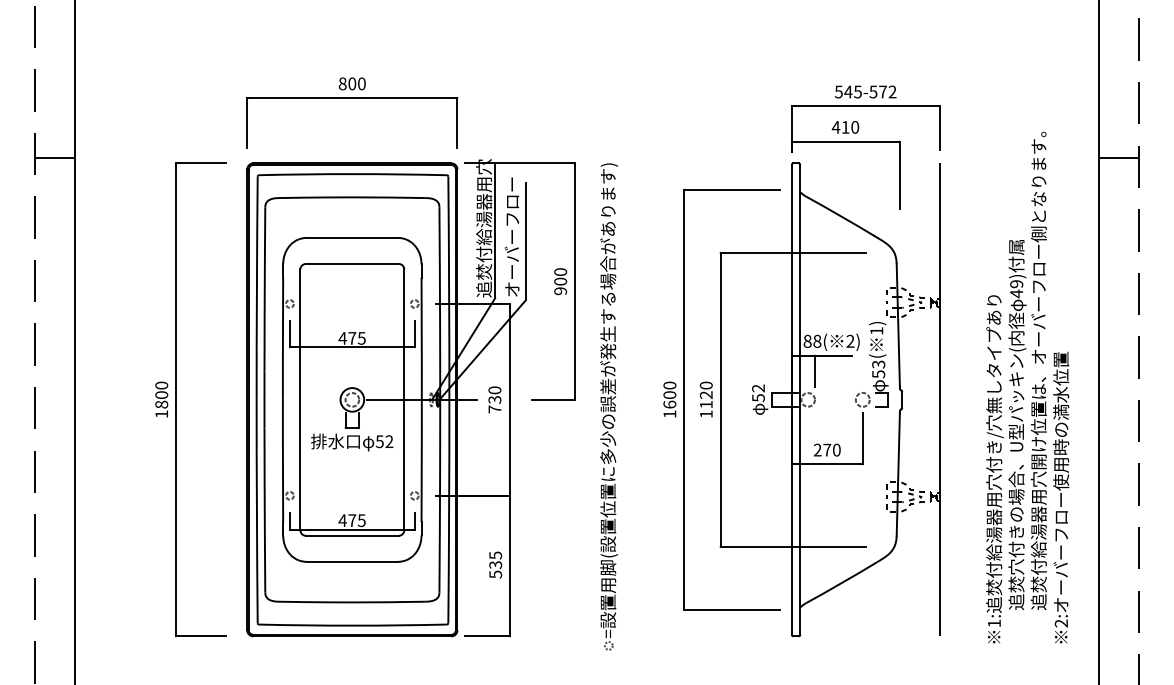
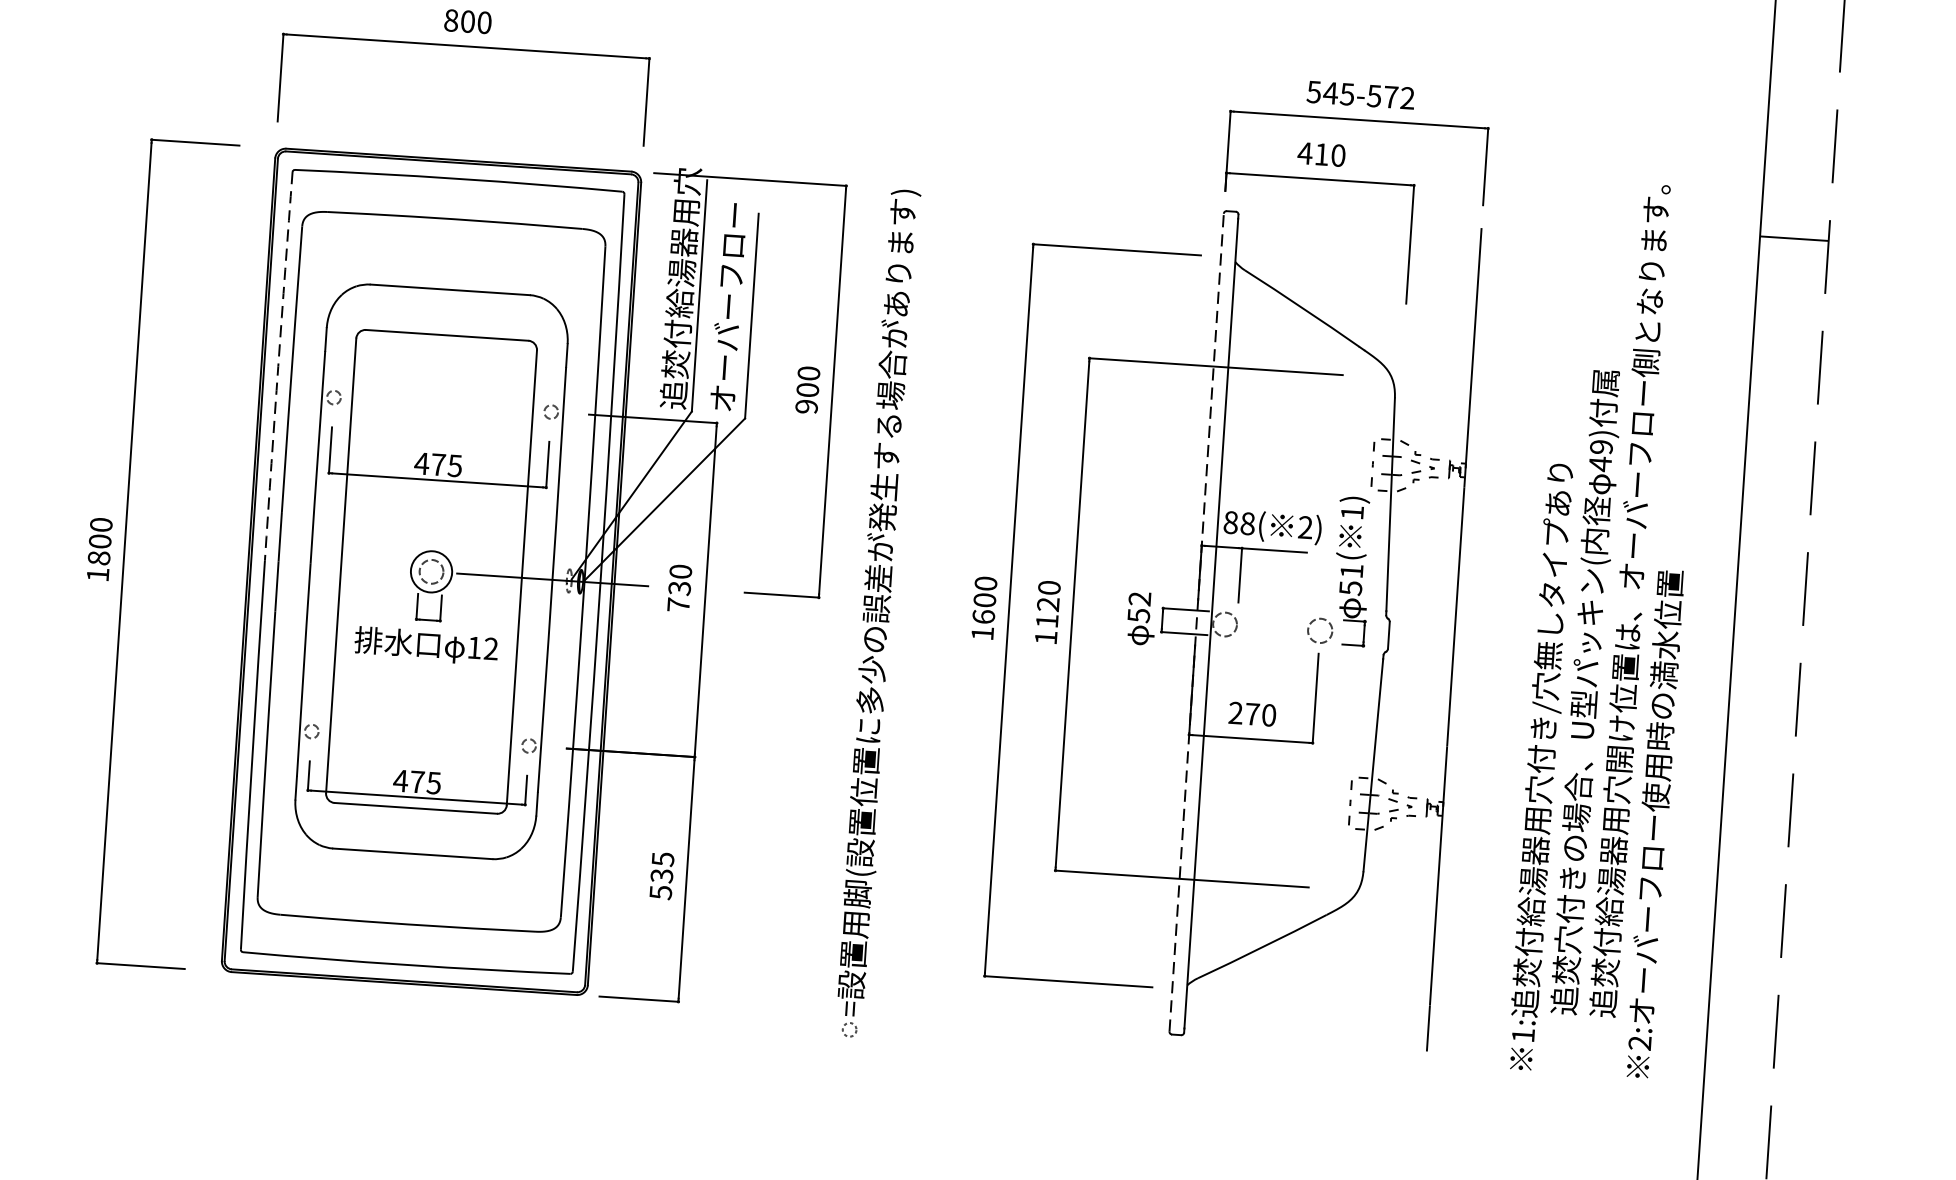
arc: (256, 288) -> (277, 366), solid -> dashed
text: (878, 364) -> (1351, 571), 53 -> 51
line: (791, 399) -> (1196, 621), solid -> dashed
text: (379, 441) -> (473, 647), 52 -> 12

